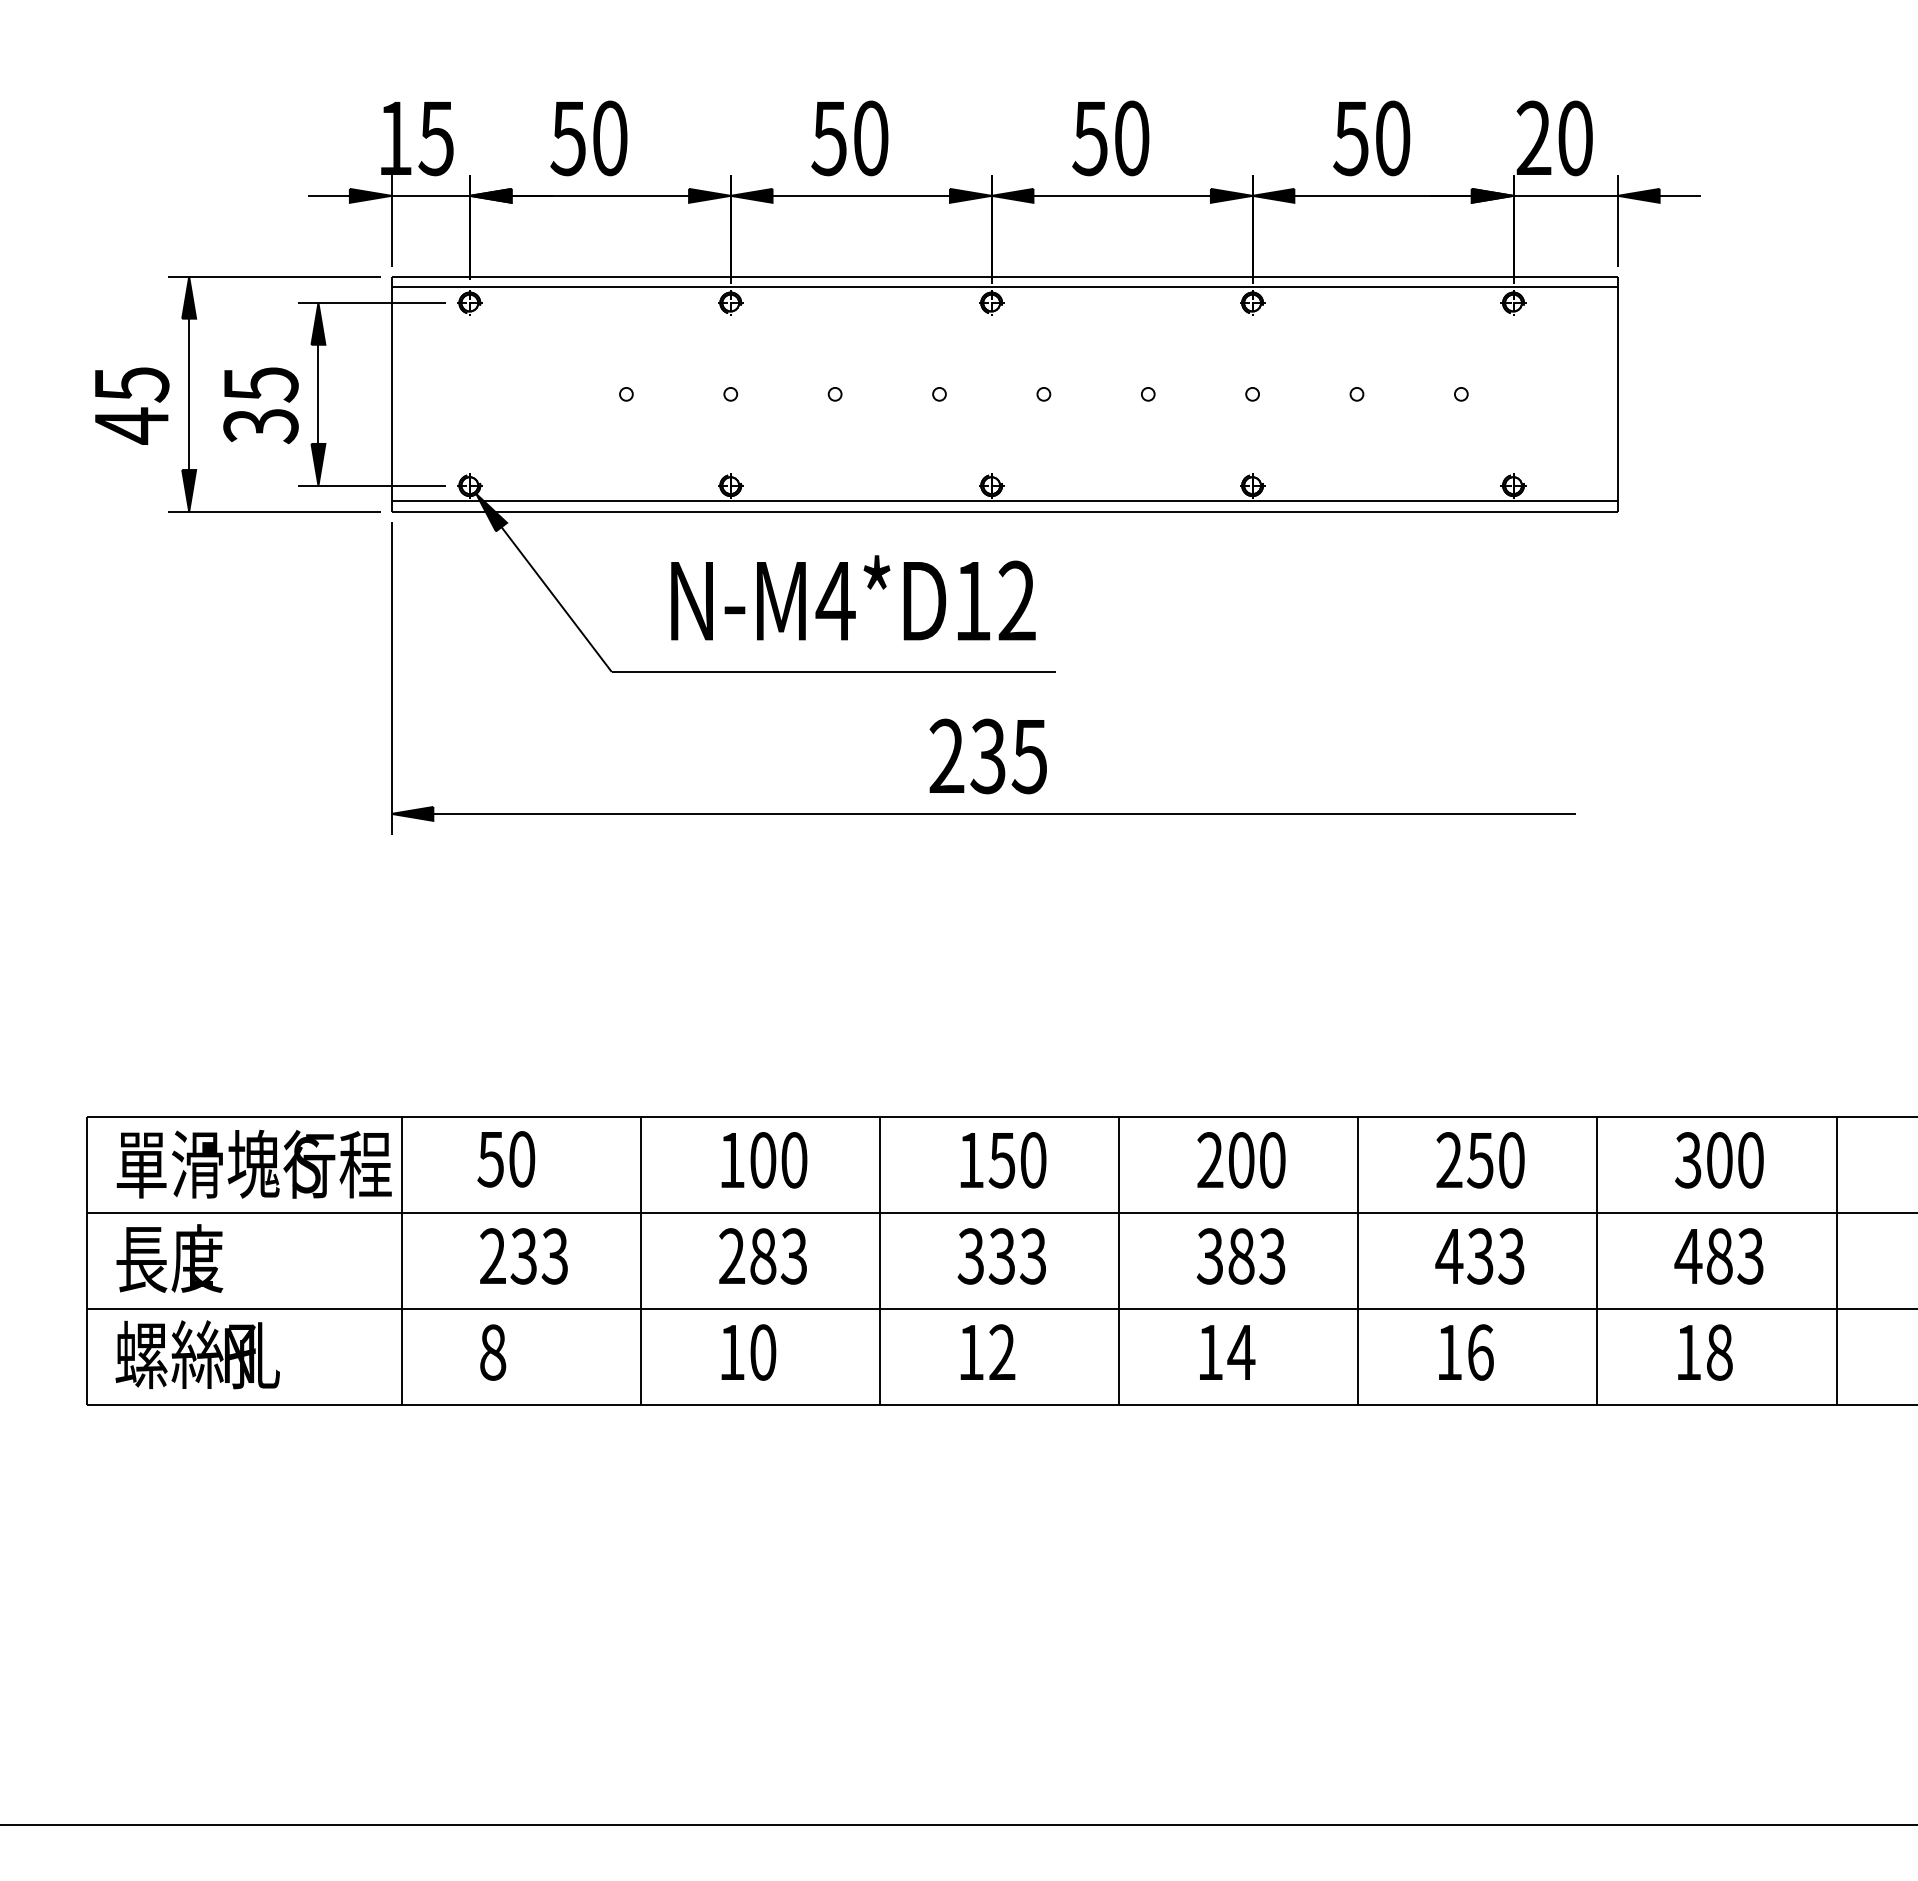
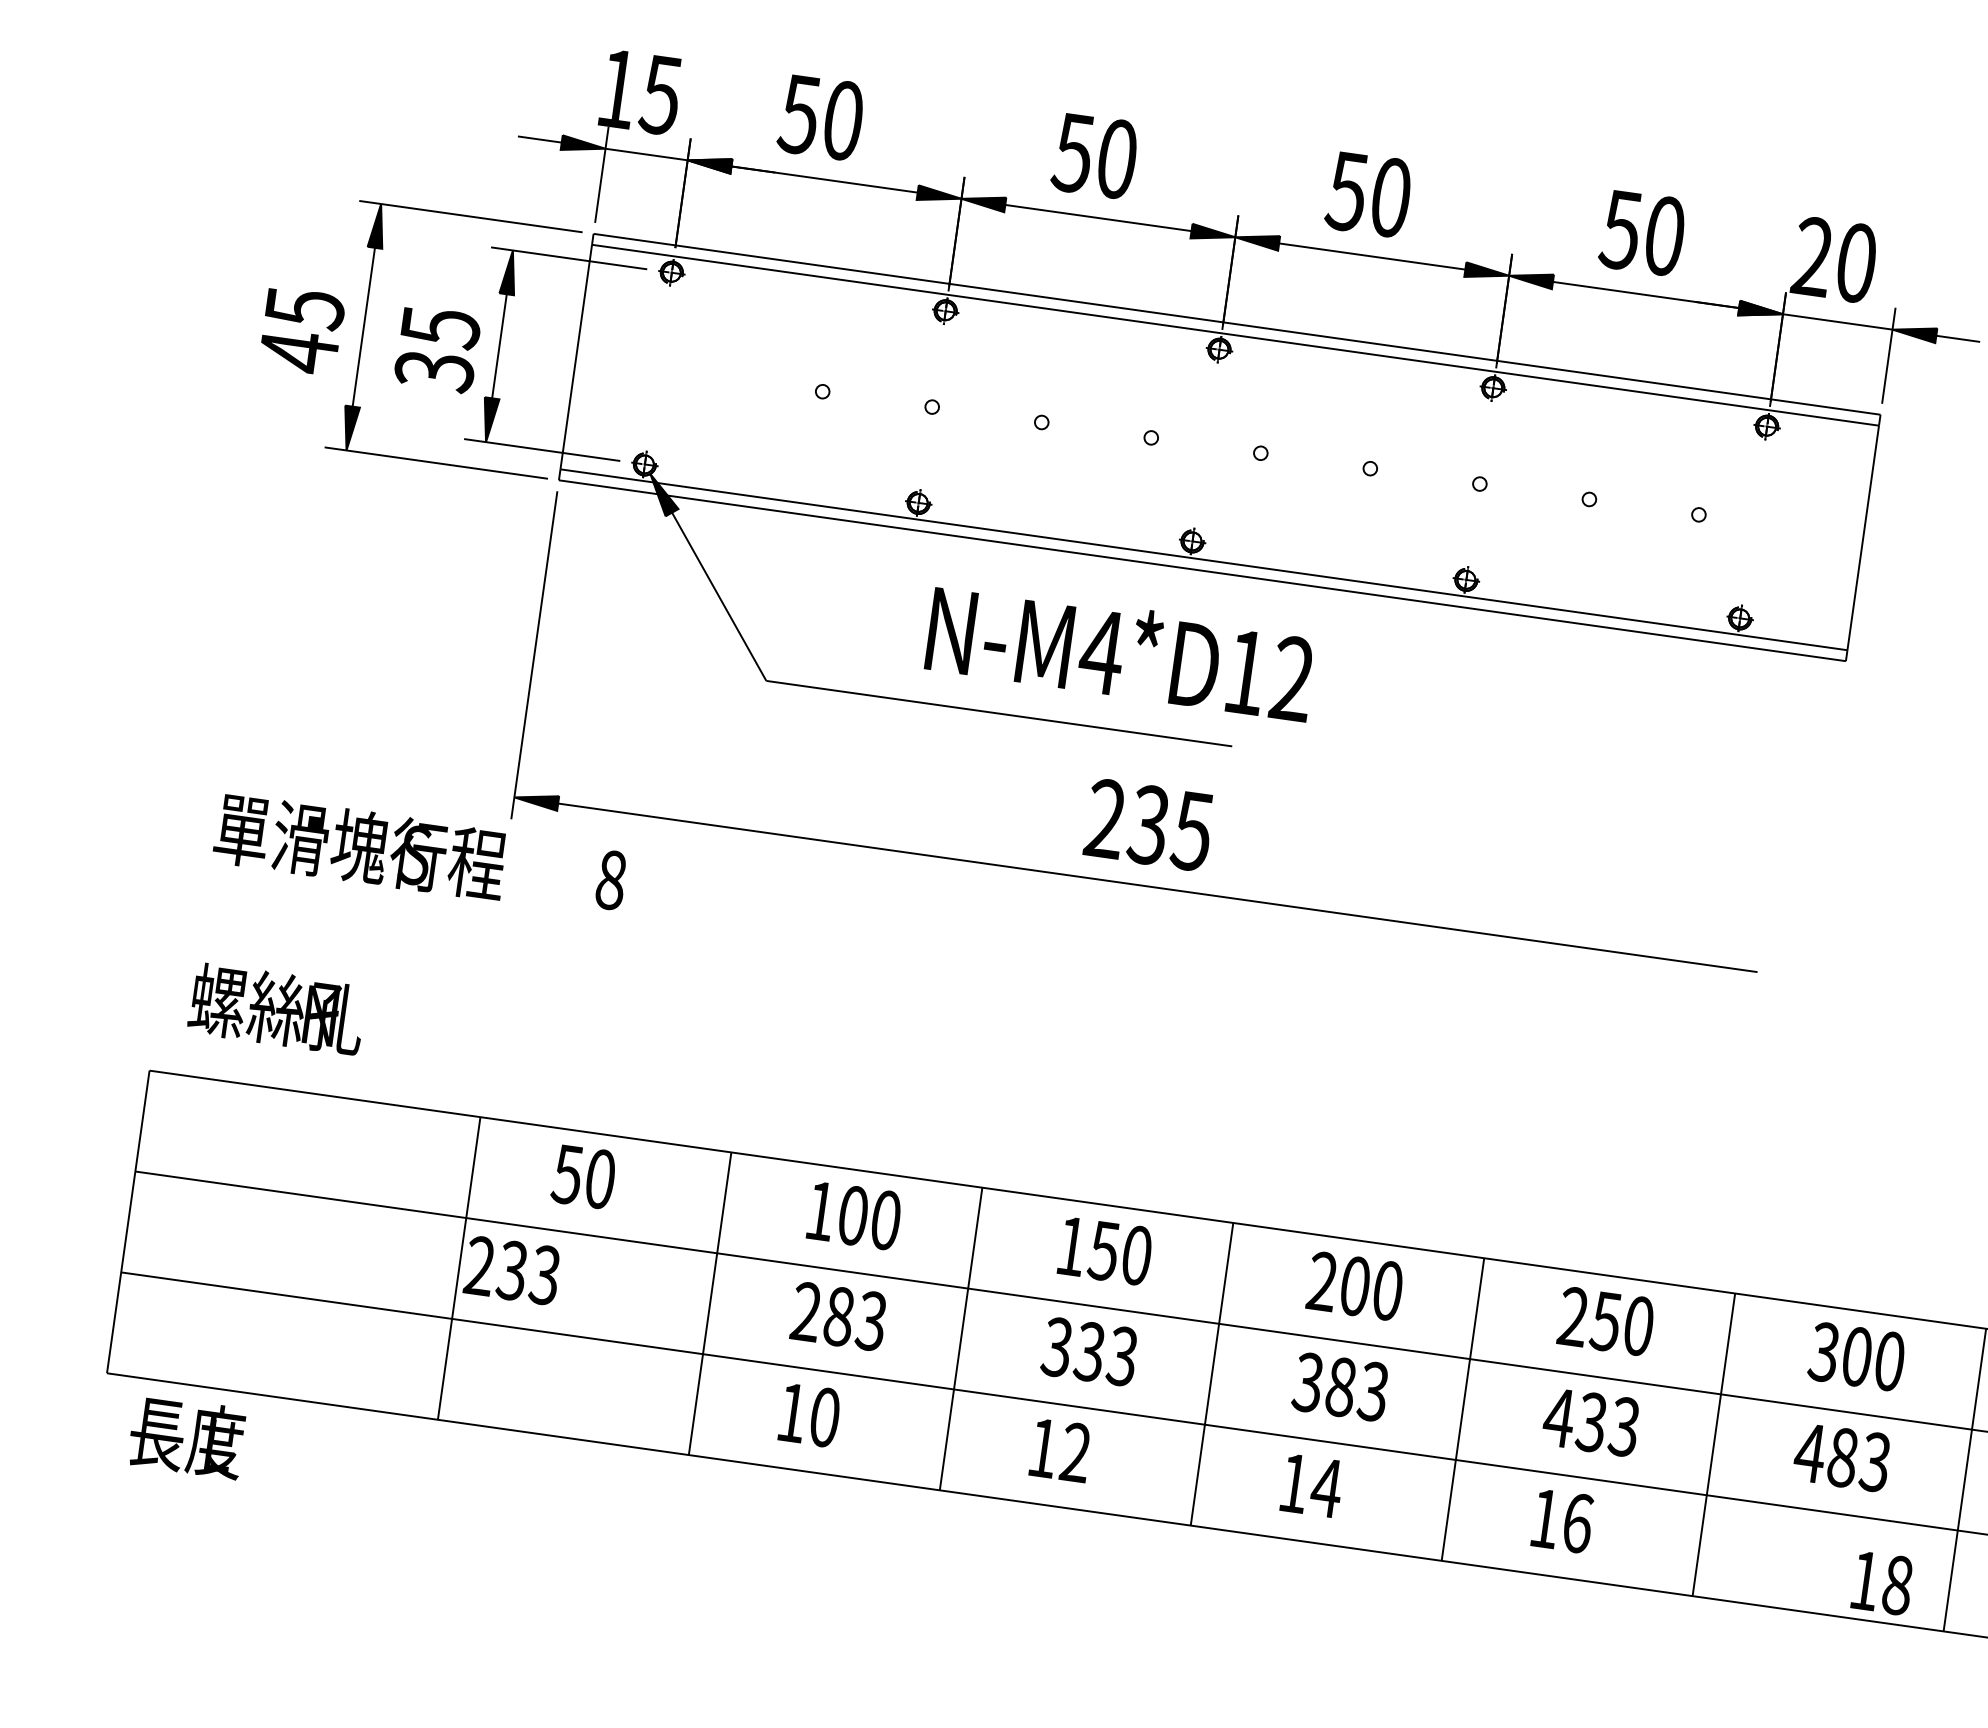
text: (853, 597) -> (1121, 651), moved
text: (253, 1163) -> (359, 845), moved
text: (523, 1256) -> (511, 1270), moved
text: (169, 1258) -> (186, 1436), moved
text: (493, 1352) -> (611, 880), moved
text: (1705, 1352) -> (1882, 1583), moved
text: (197, 1354) -> (276, 1008), moved

